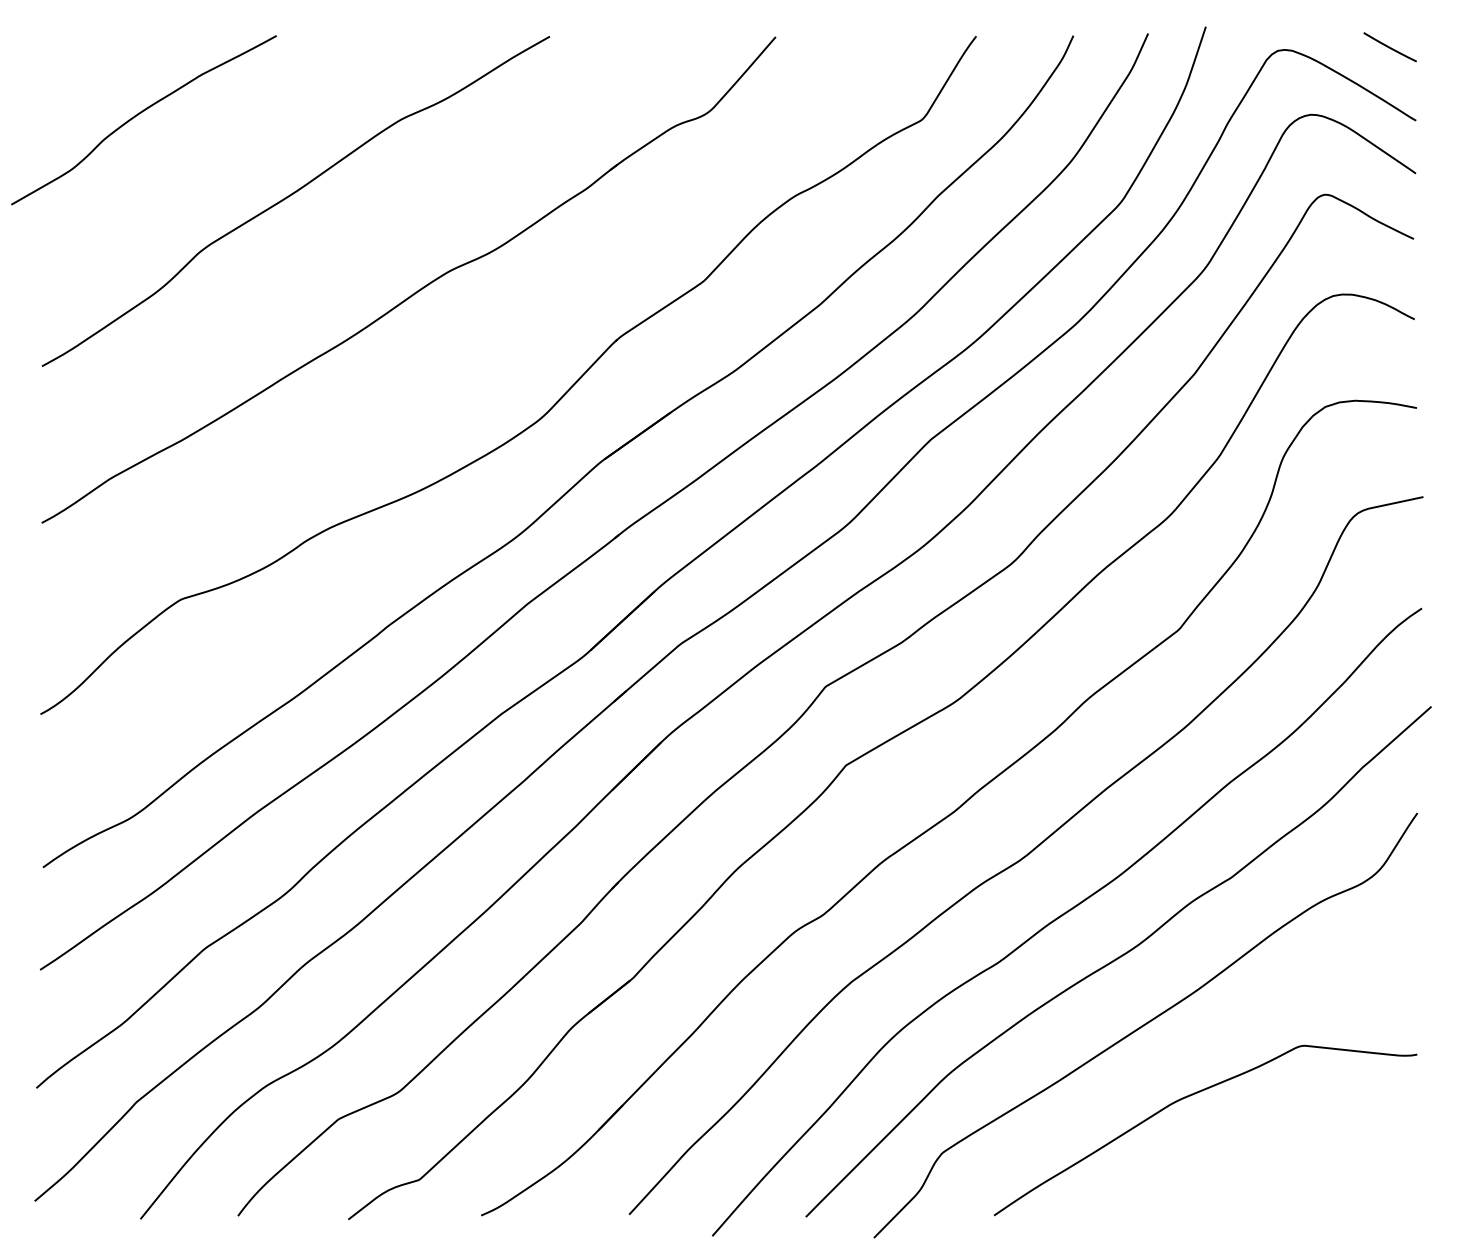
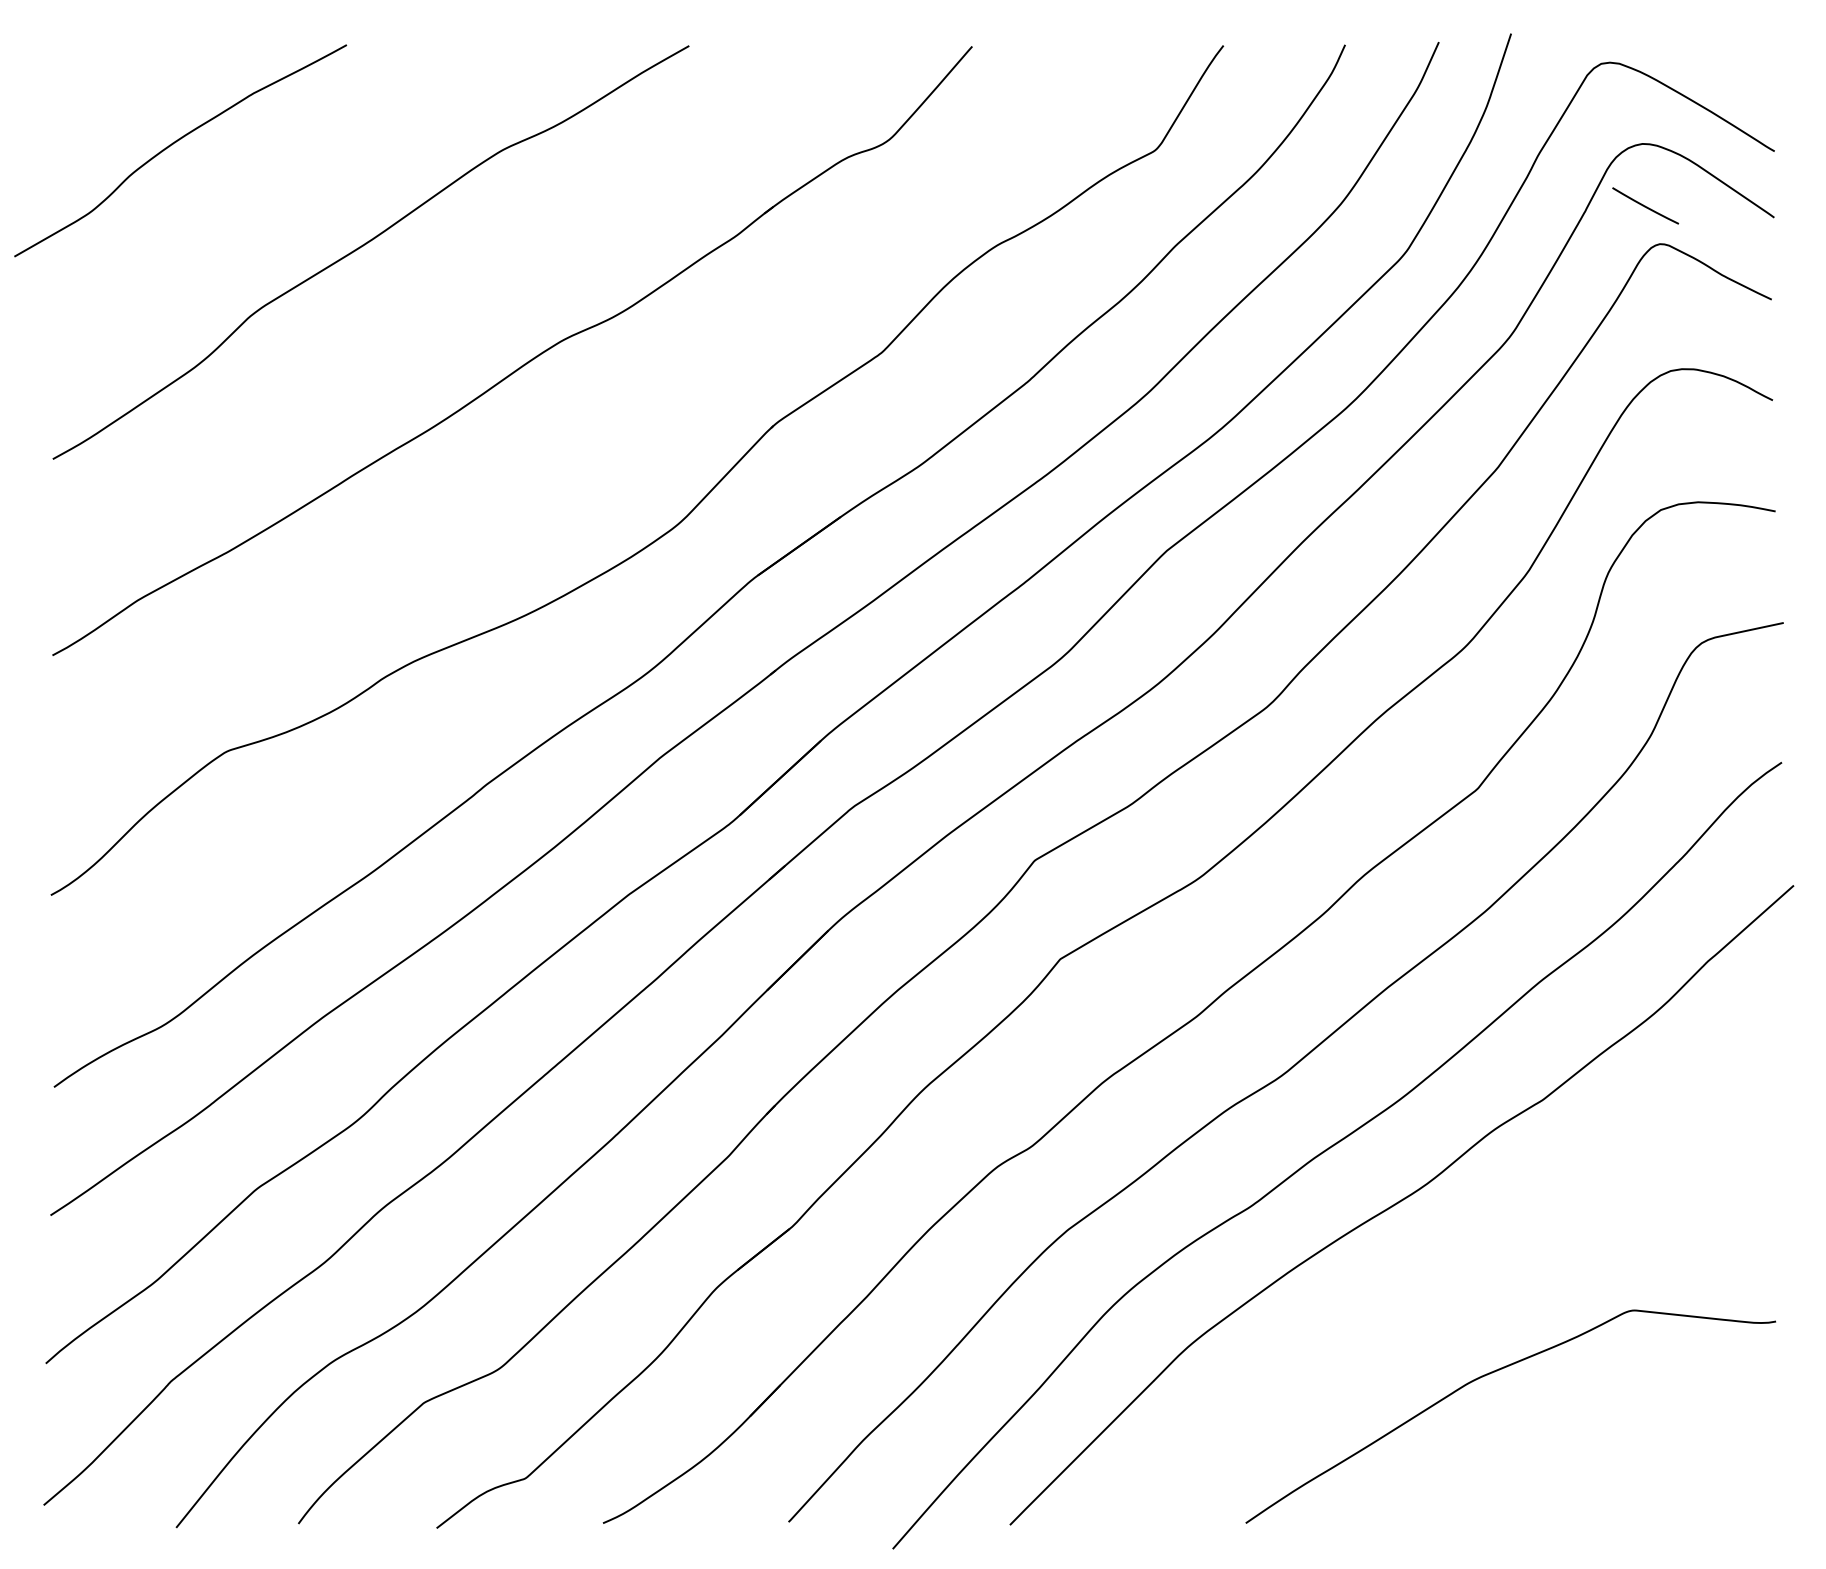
line: (1389, 47) -> (1644, 206), moved
curve: (1145, 1025) -> (1435, 1285), removed

